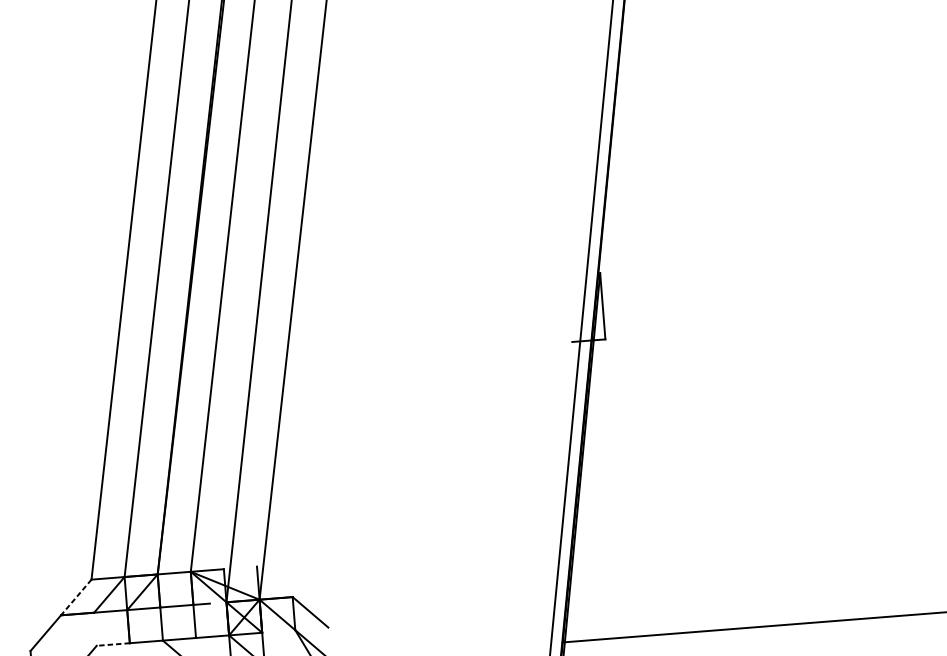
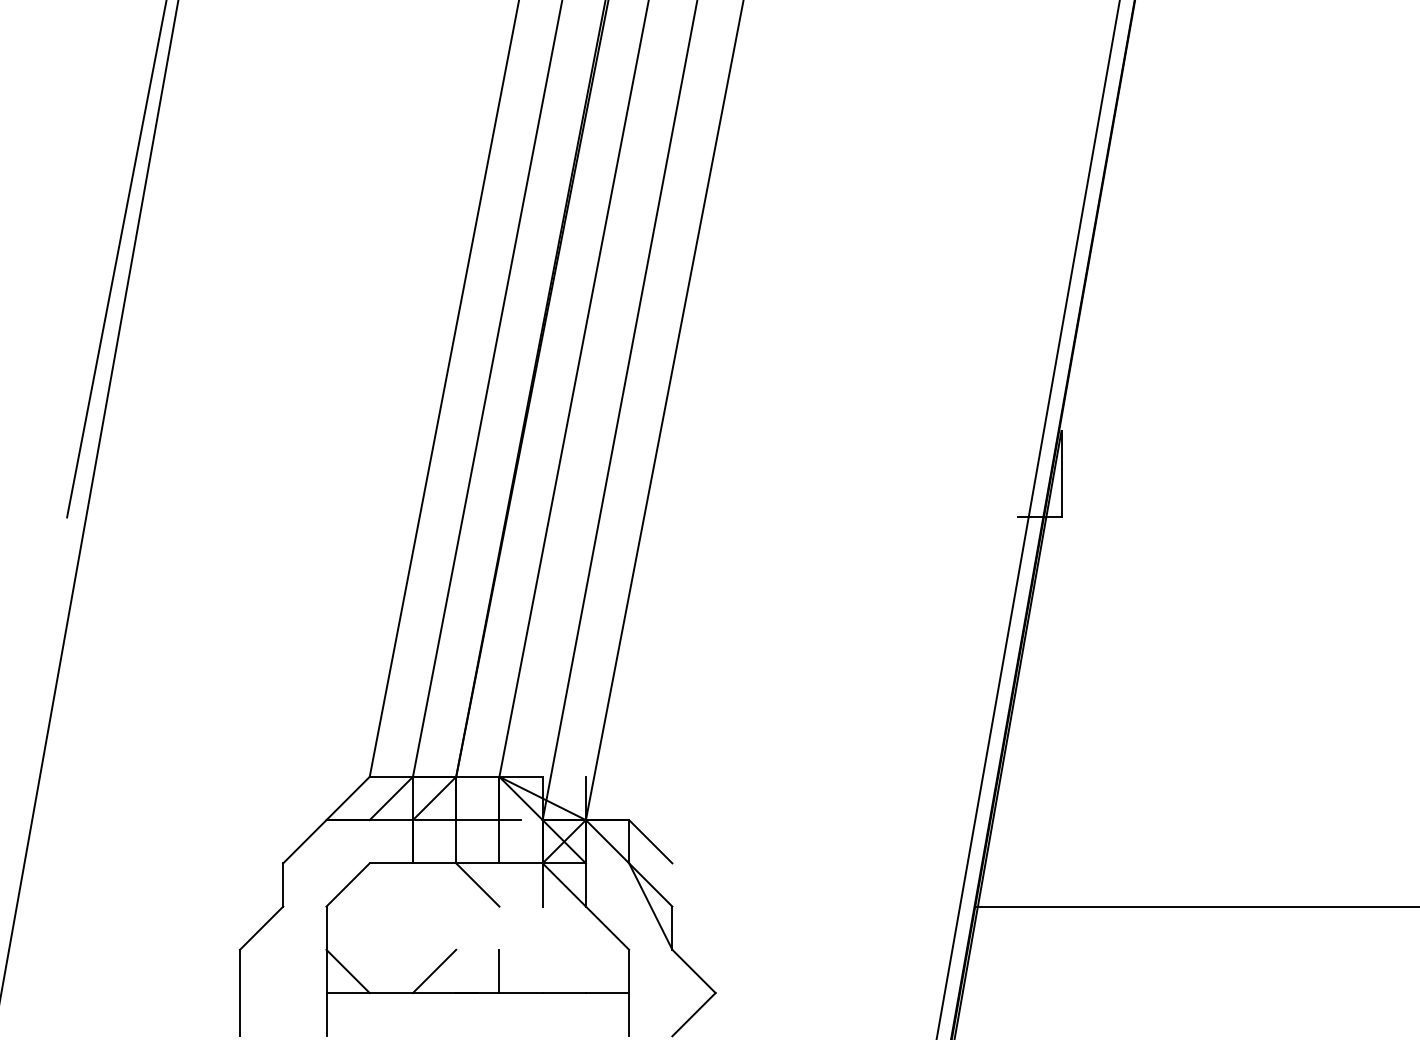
line: (76, 597) -> (348, 798), dashed -> solid
line: (113, 644) -> (391, 863), dashed -> solid

